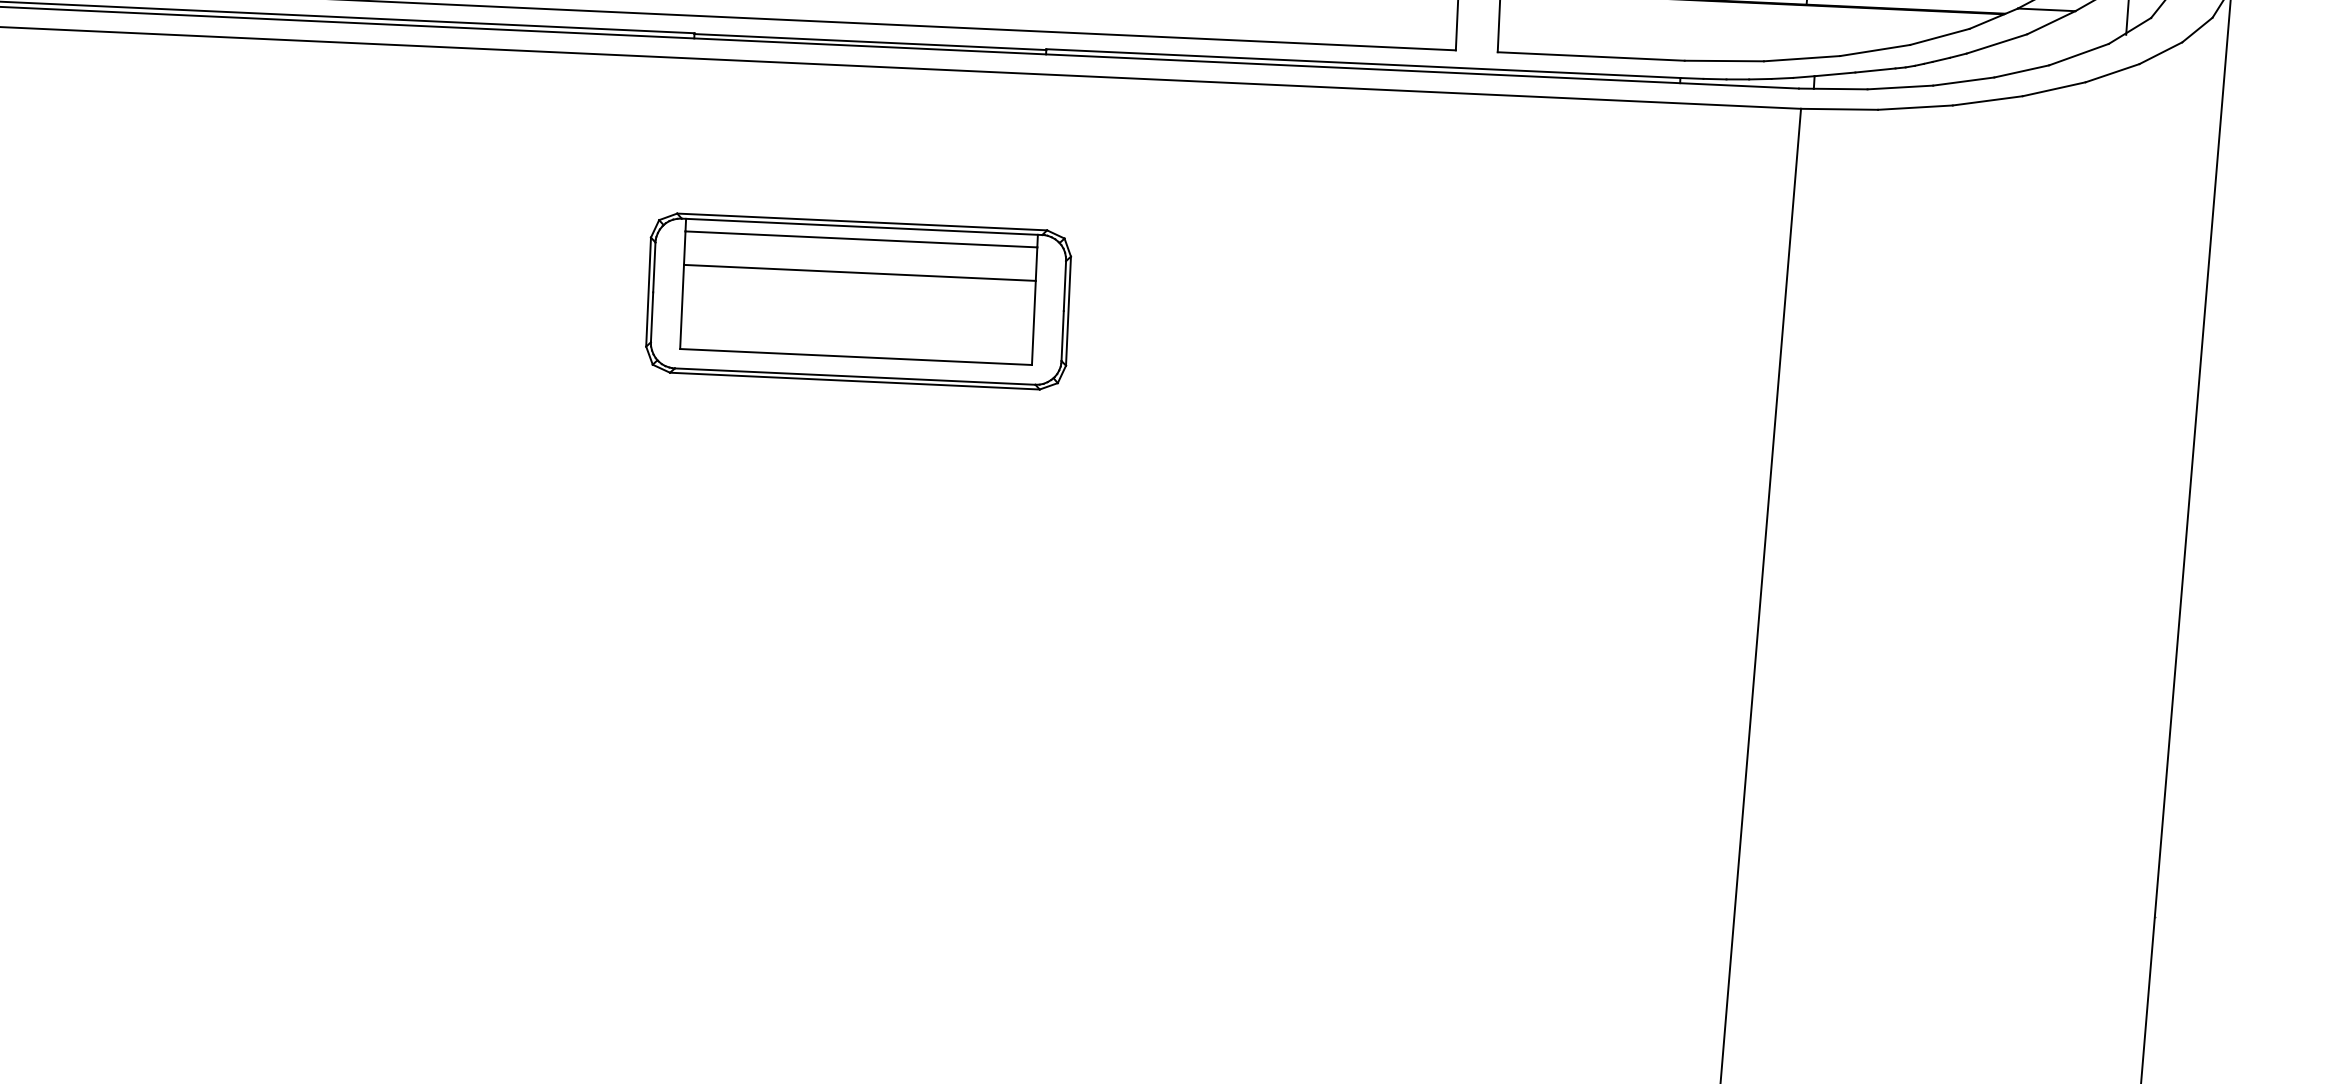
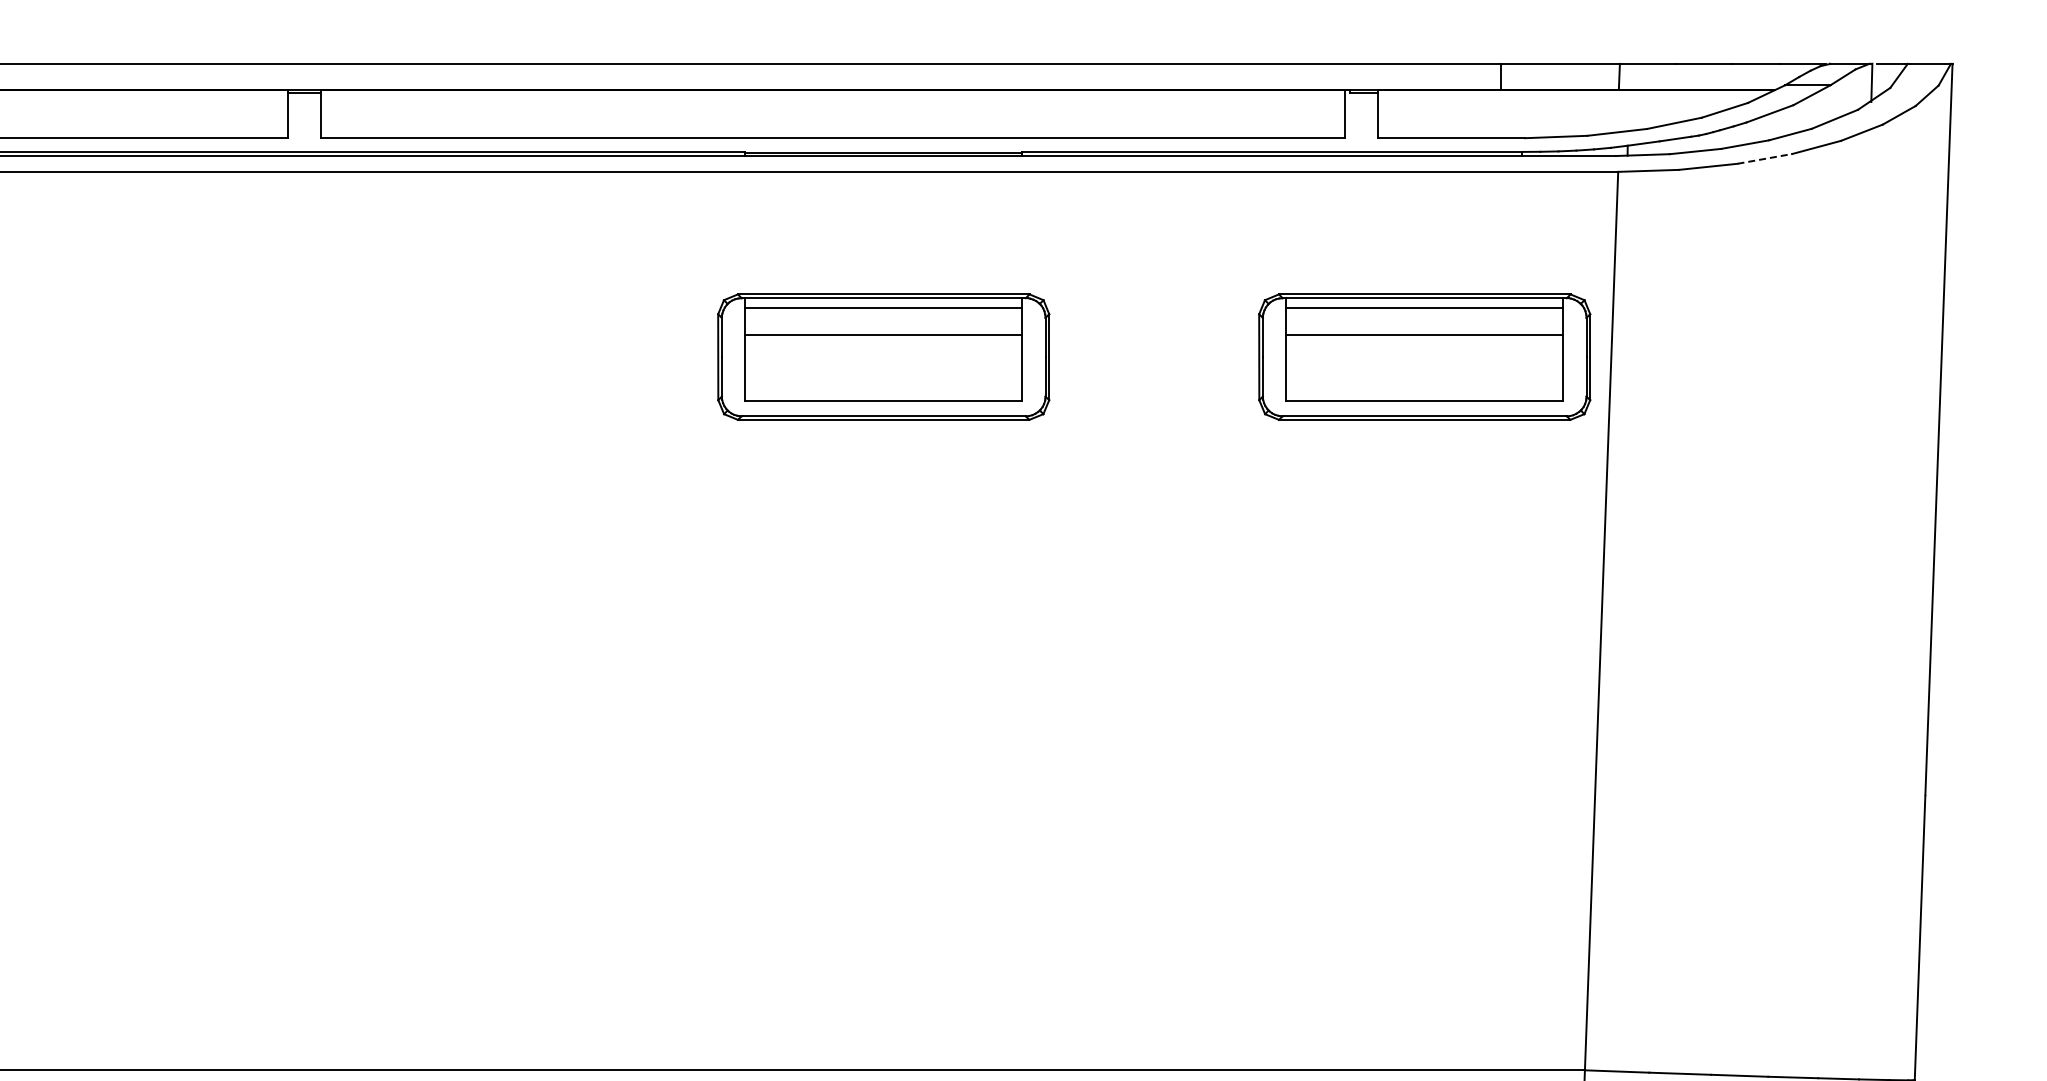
line: (1987, 100) -> (1764, 158), solid -> dashed
part: (1544, 331) -> (1424, 356), added

